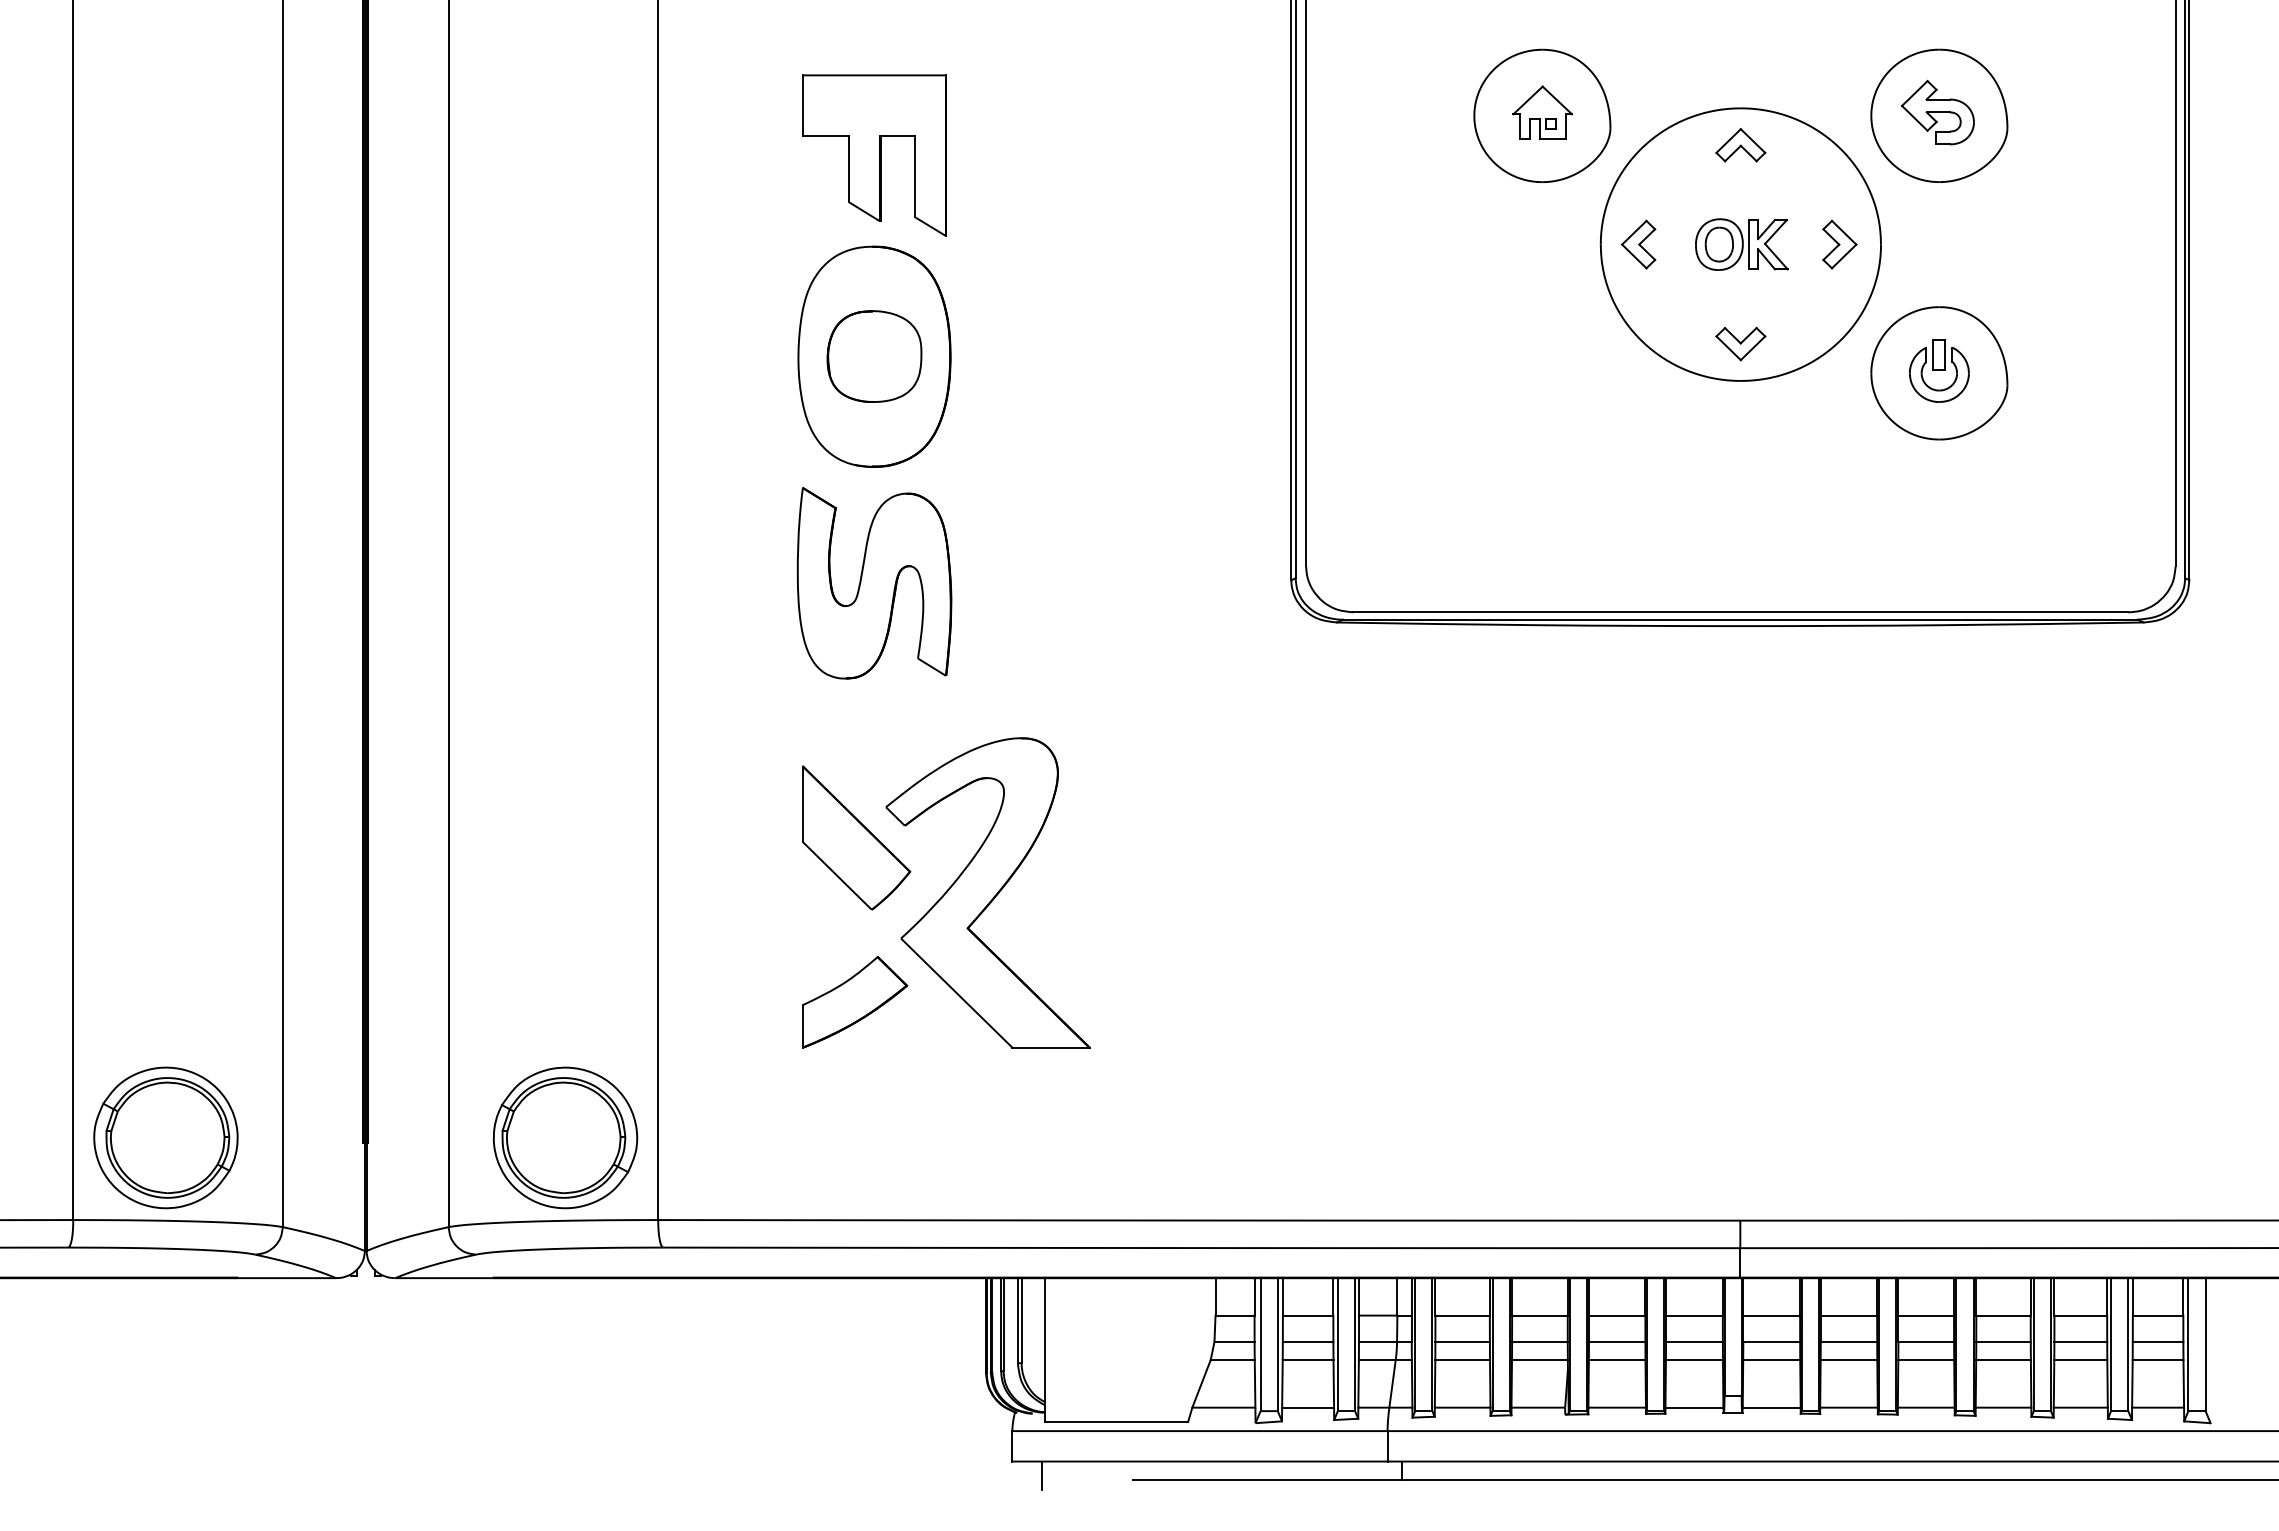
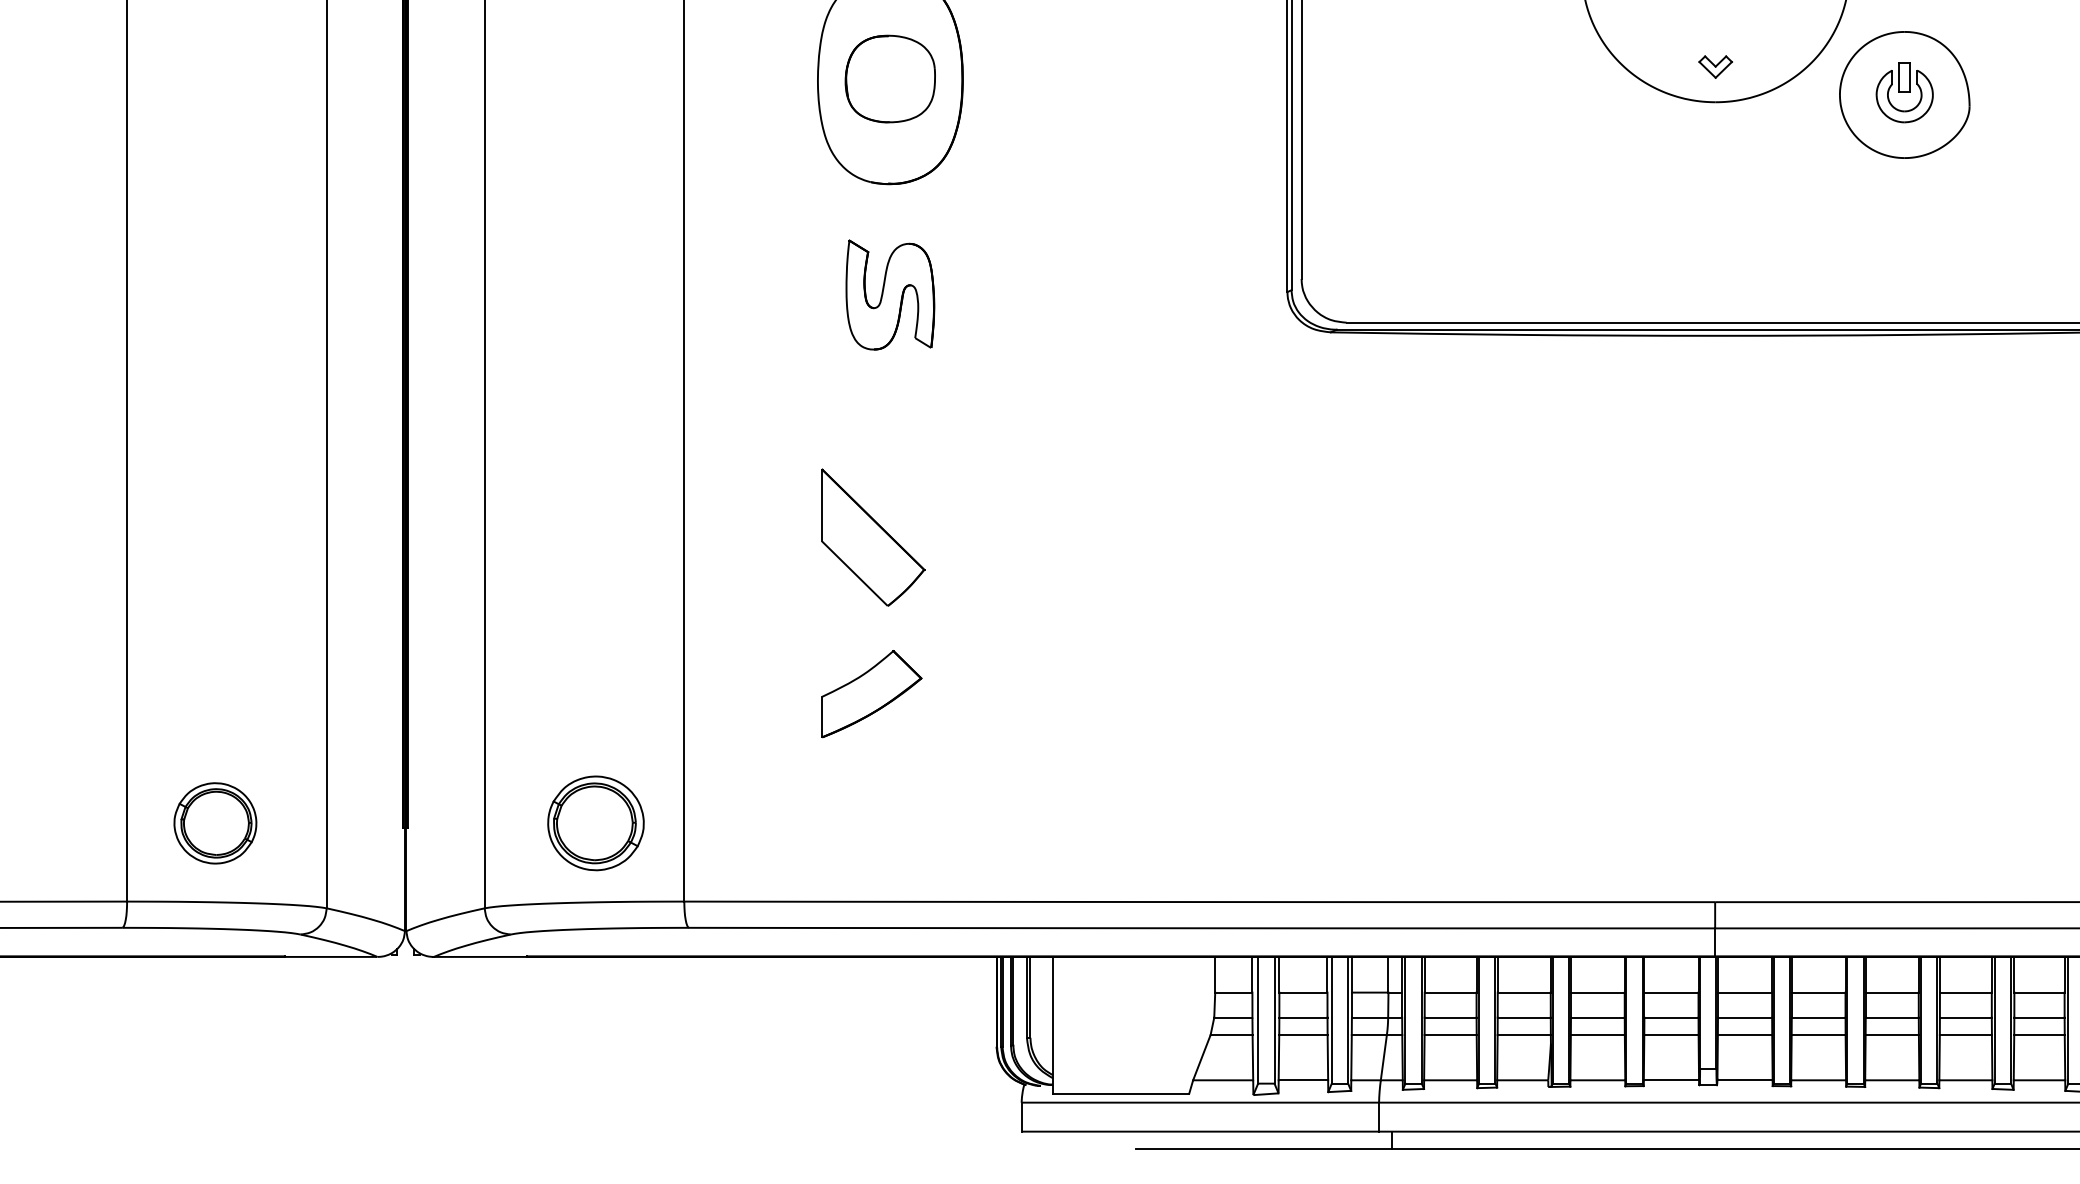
part: (1740, 343) -> (1715, 66), size x0.7
part: (874, 583) -> (890, 295), size x0.6
part: (987, 892) -> (998, 589), removed
part: (165, 1137) -> (214, 822), size x0.6
part: (565, 1137) -> (596, 822), size x0.7
line: (1041, 1475) -> (1049, 1144), removed

